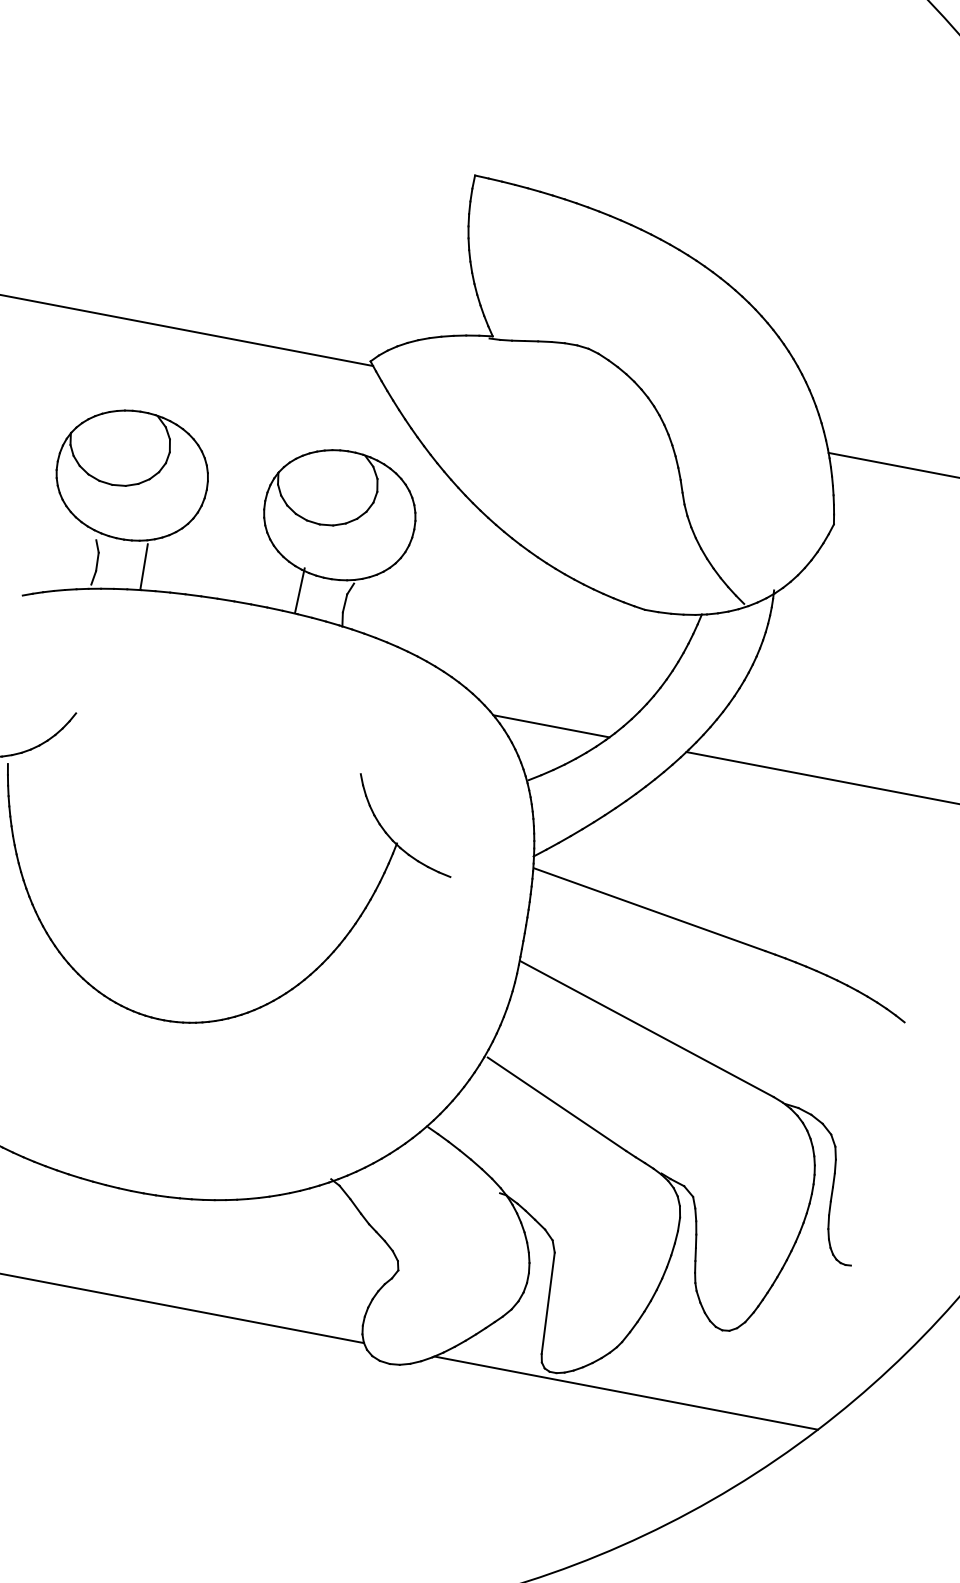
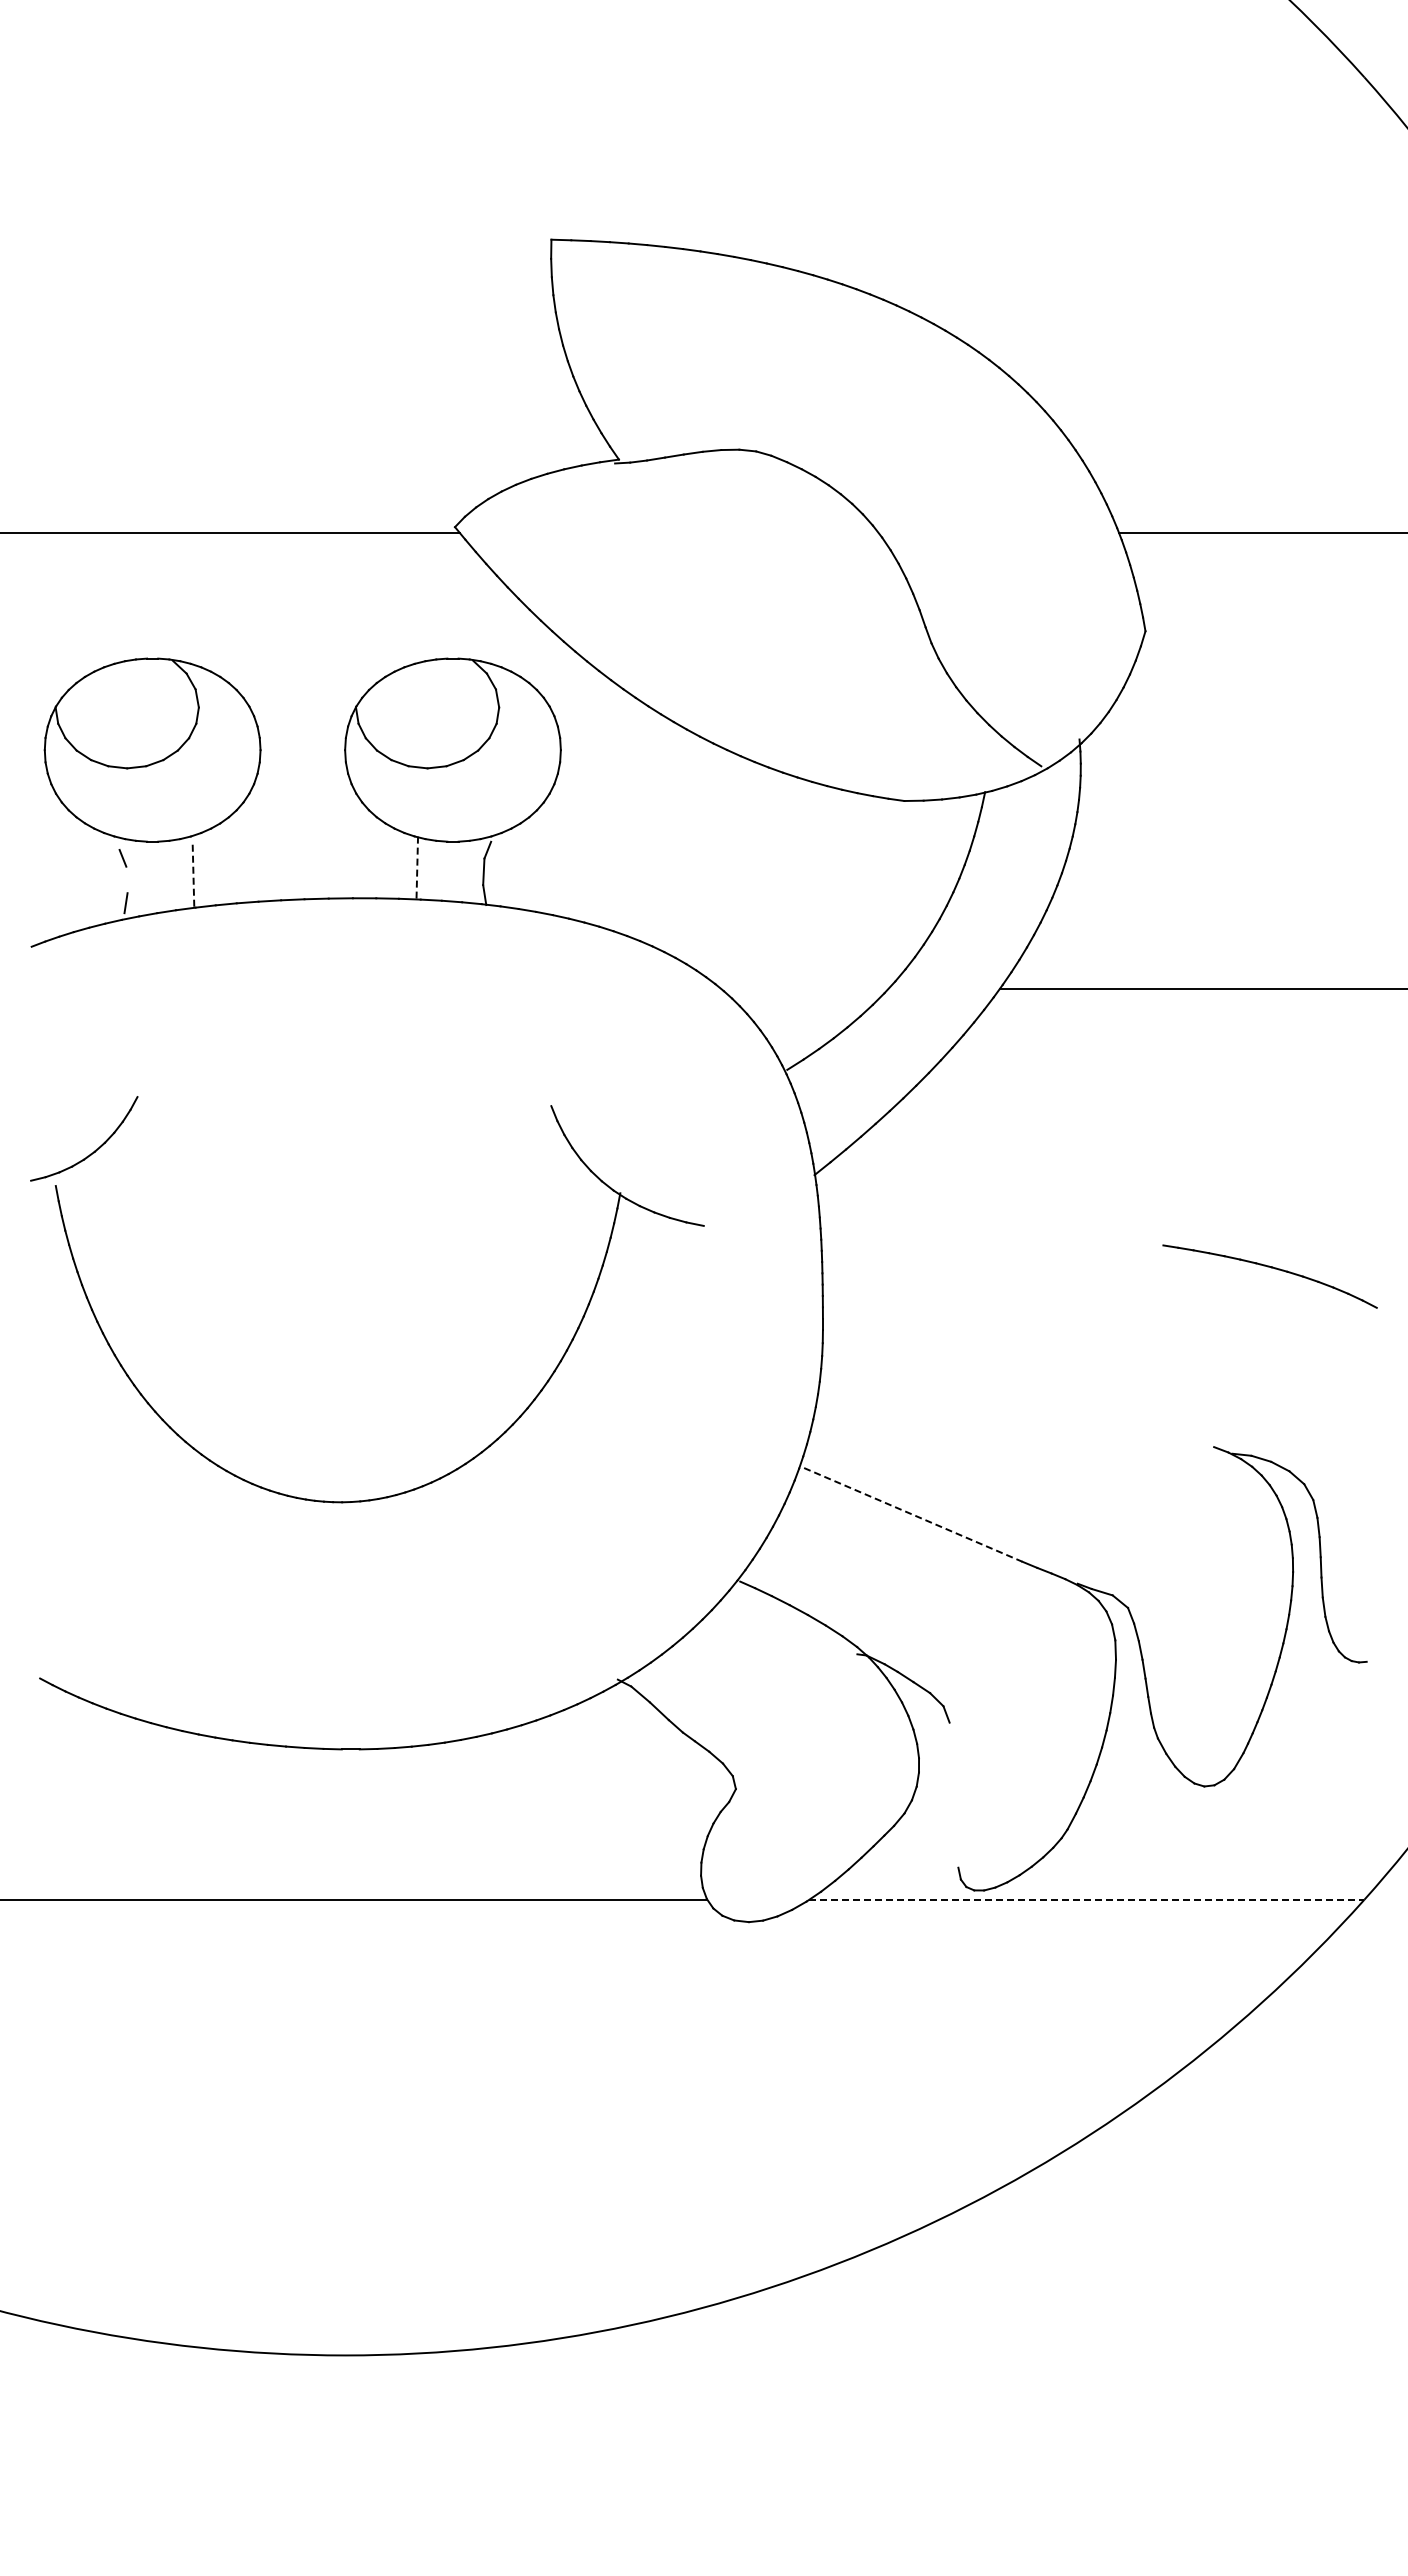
line: (97, 561) -> (126, 879), removed
line: (144, 566) -> (193, 873), solid -> dashed
line: (300, 590) -> (417, 865), solid -> dashed
line: (551, 726) -> (804, 988), removed
line: (649, 909) -> (990, 1218), removed
line: (646, 1028) -> (1018, 1385), removed
line: (557, 1104) -> (913, 1514), solid -> dashed
line: (547, 1302) -> (953, 1794), removed
line: (626, 1392) -> (1086, 1899), solid -> dashed

